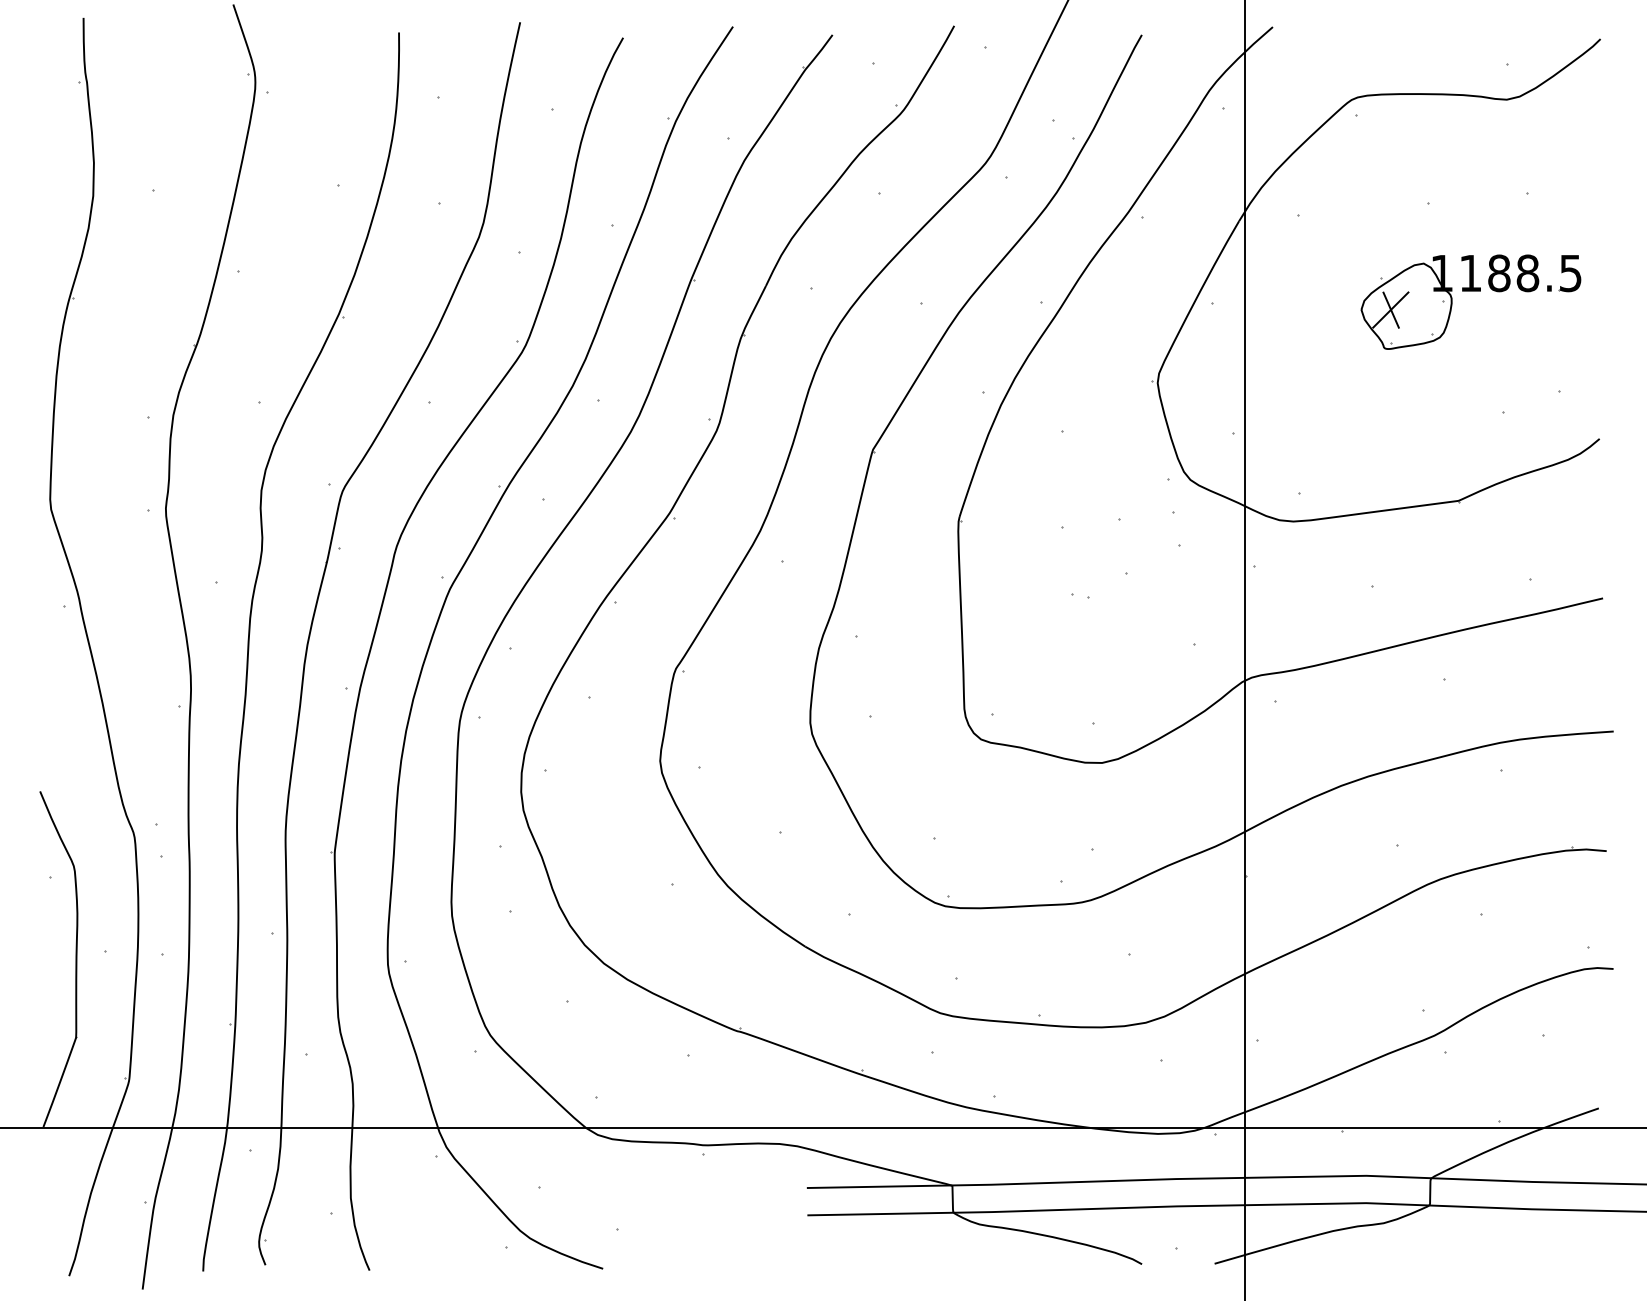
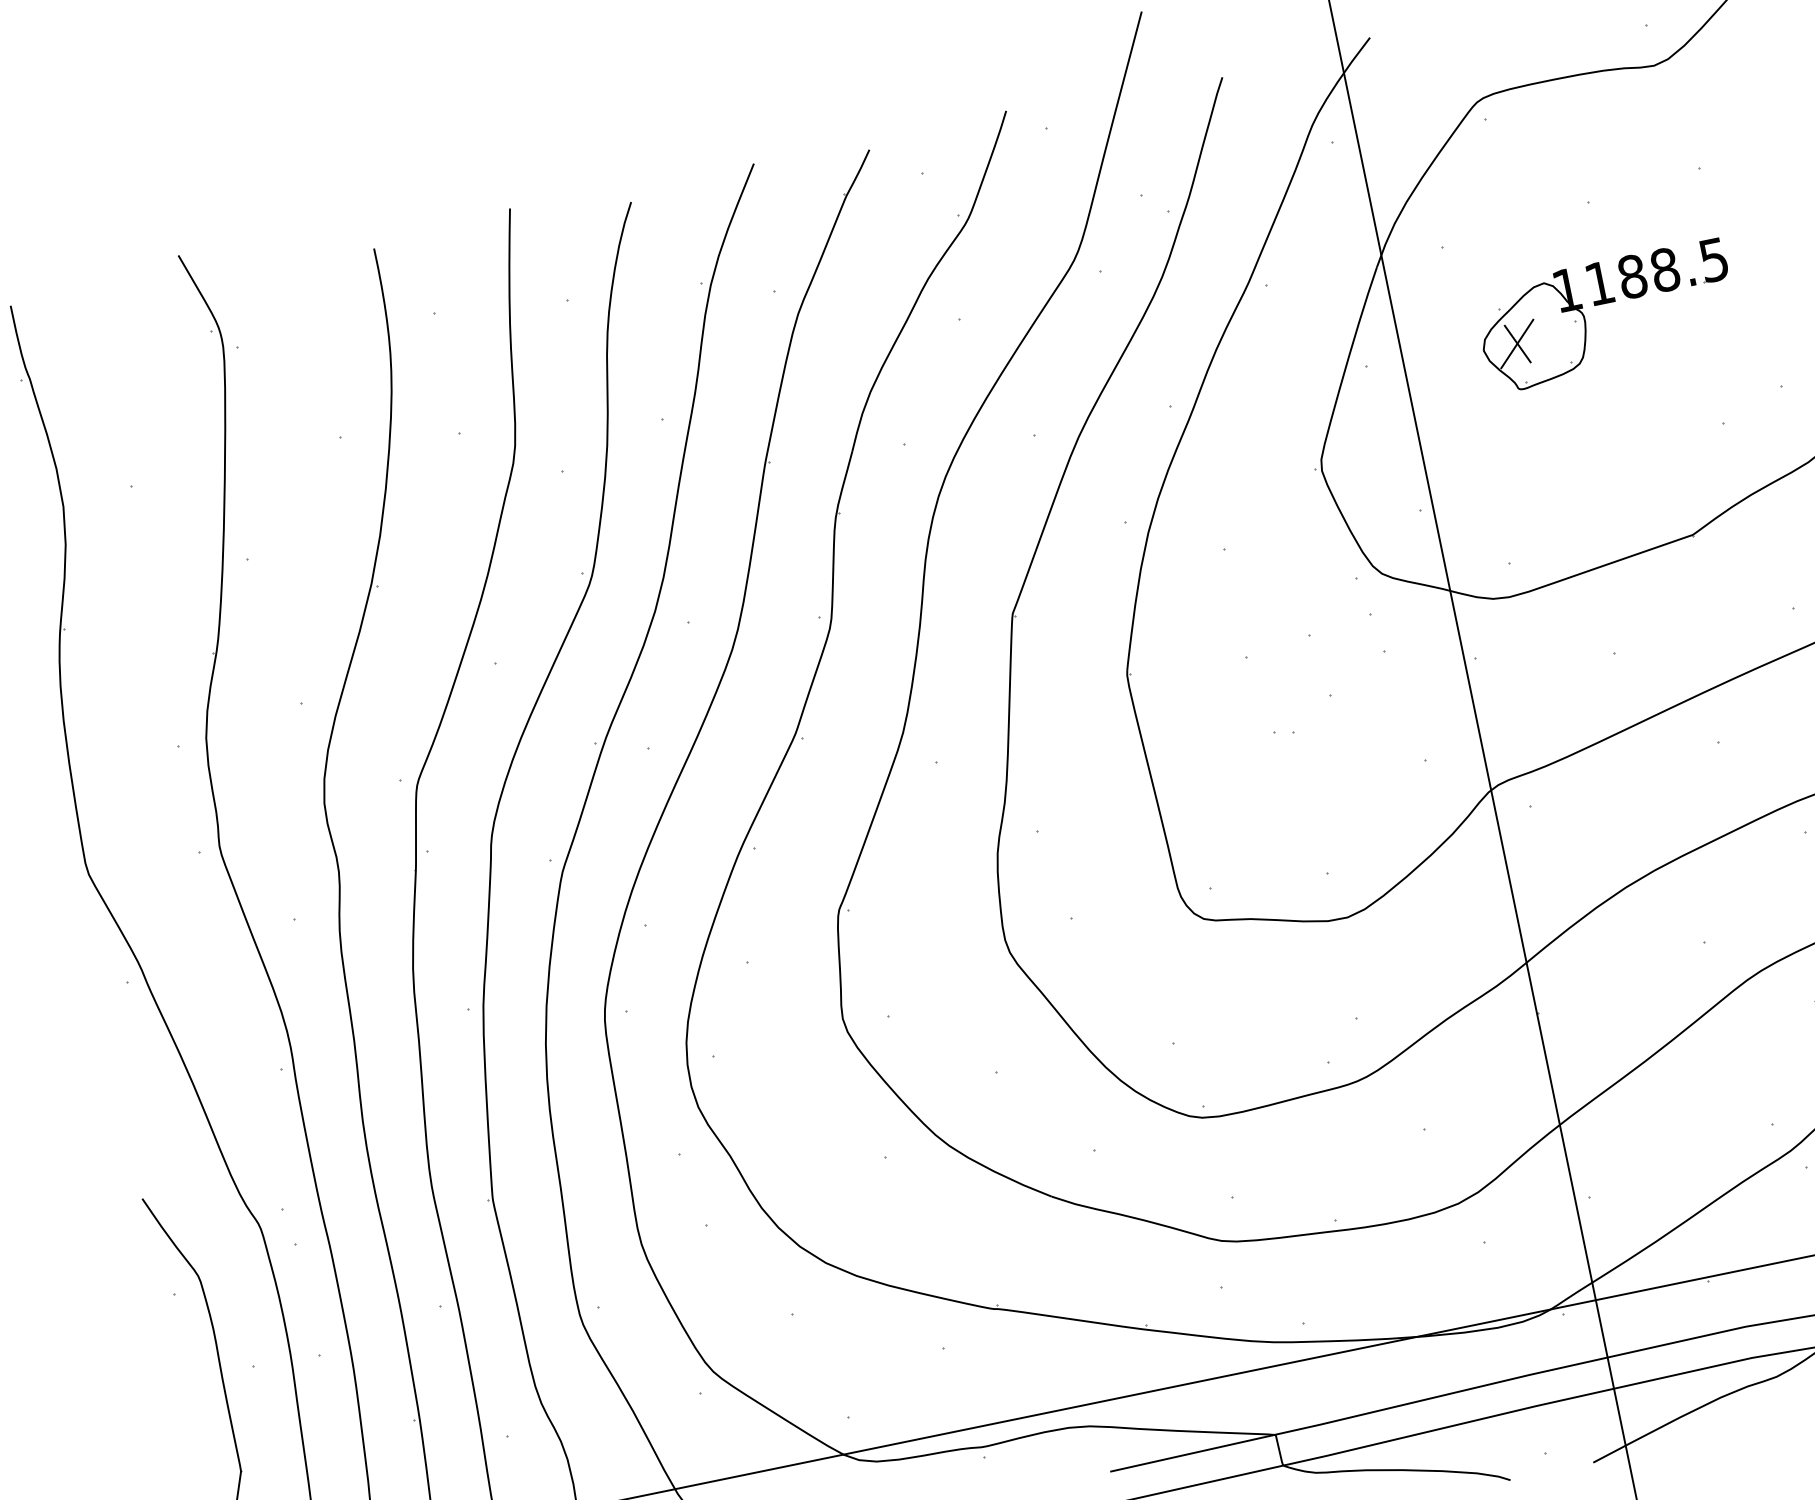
part: (1470, 291) -> (1603, 304), moved

